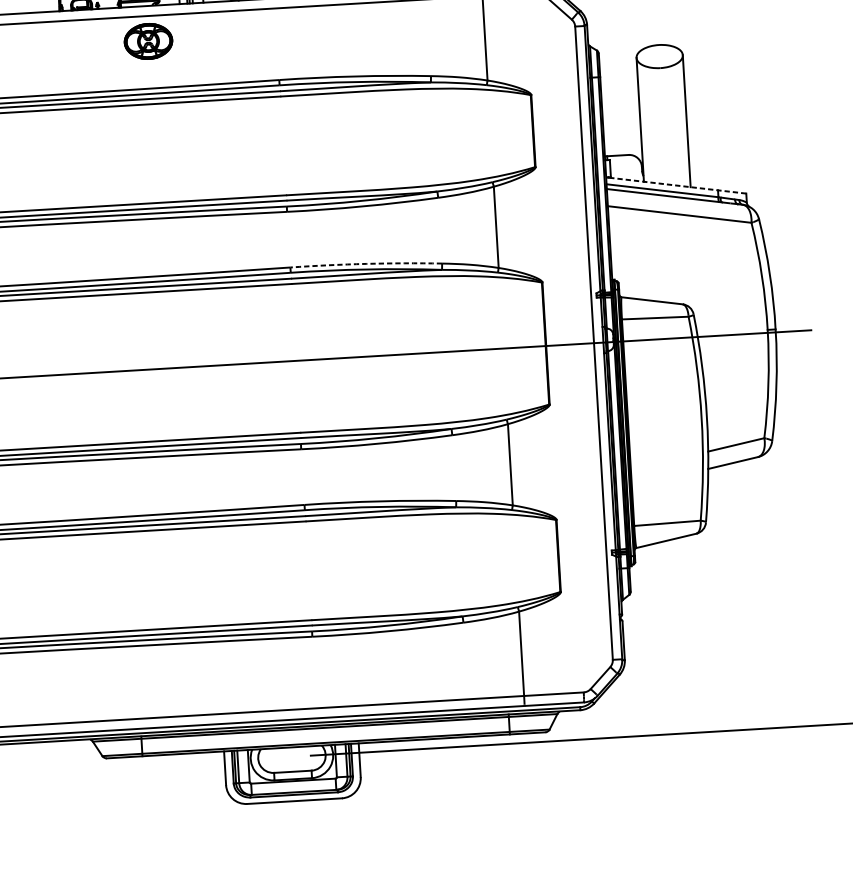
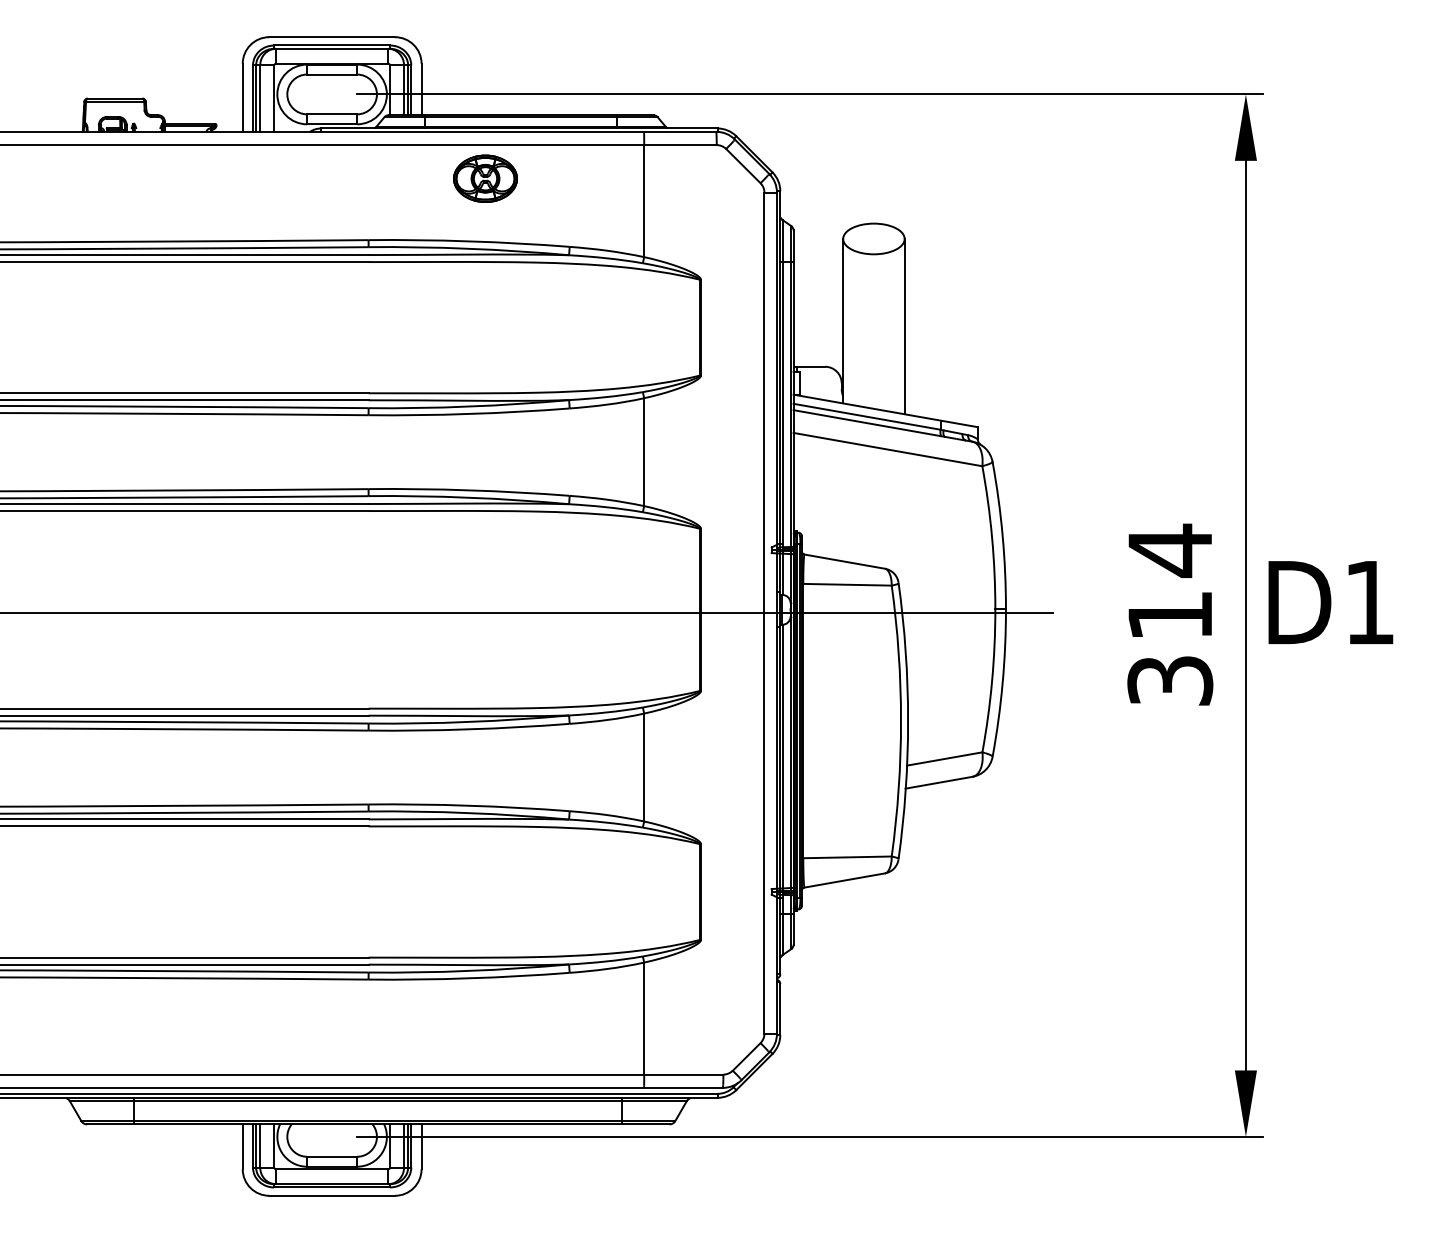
part: (148, 41) -> (485, 178), moved
line: (676, 185) -> (885, 410), dashed -> solid
arc: (366, 264) -> (469, 490), dashed -> solid

